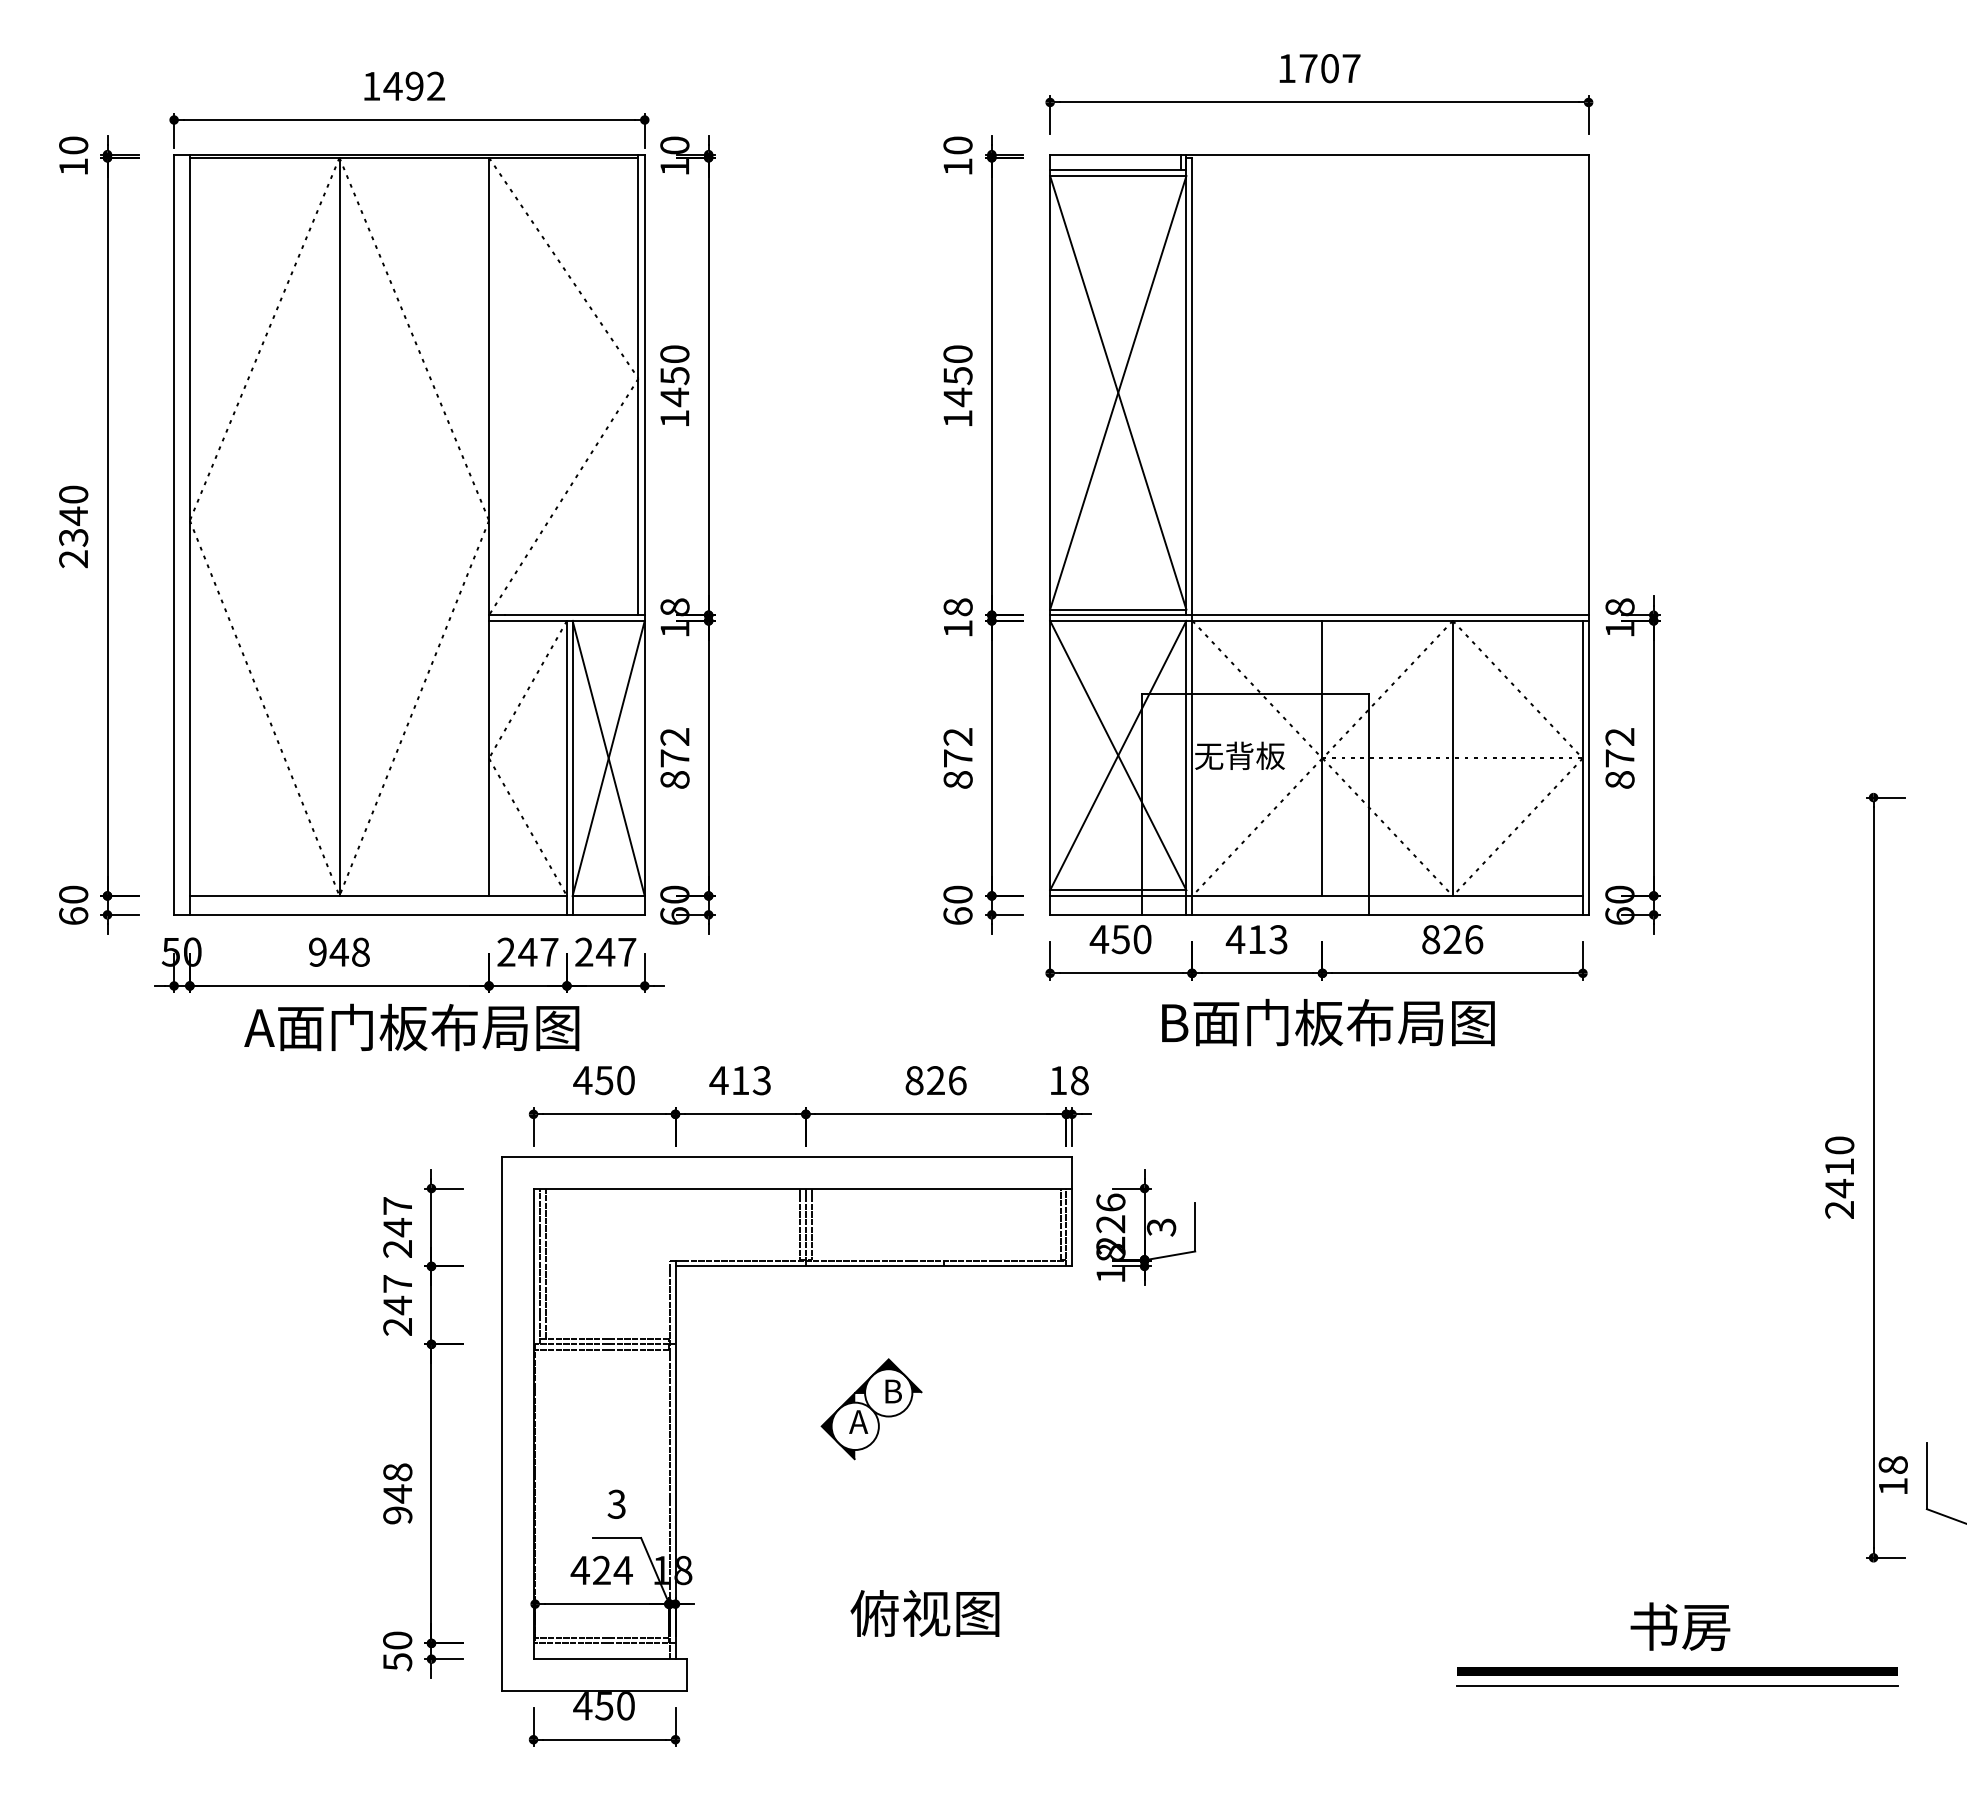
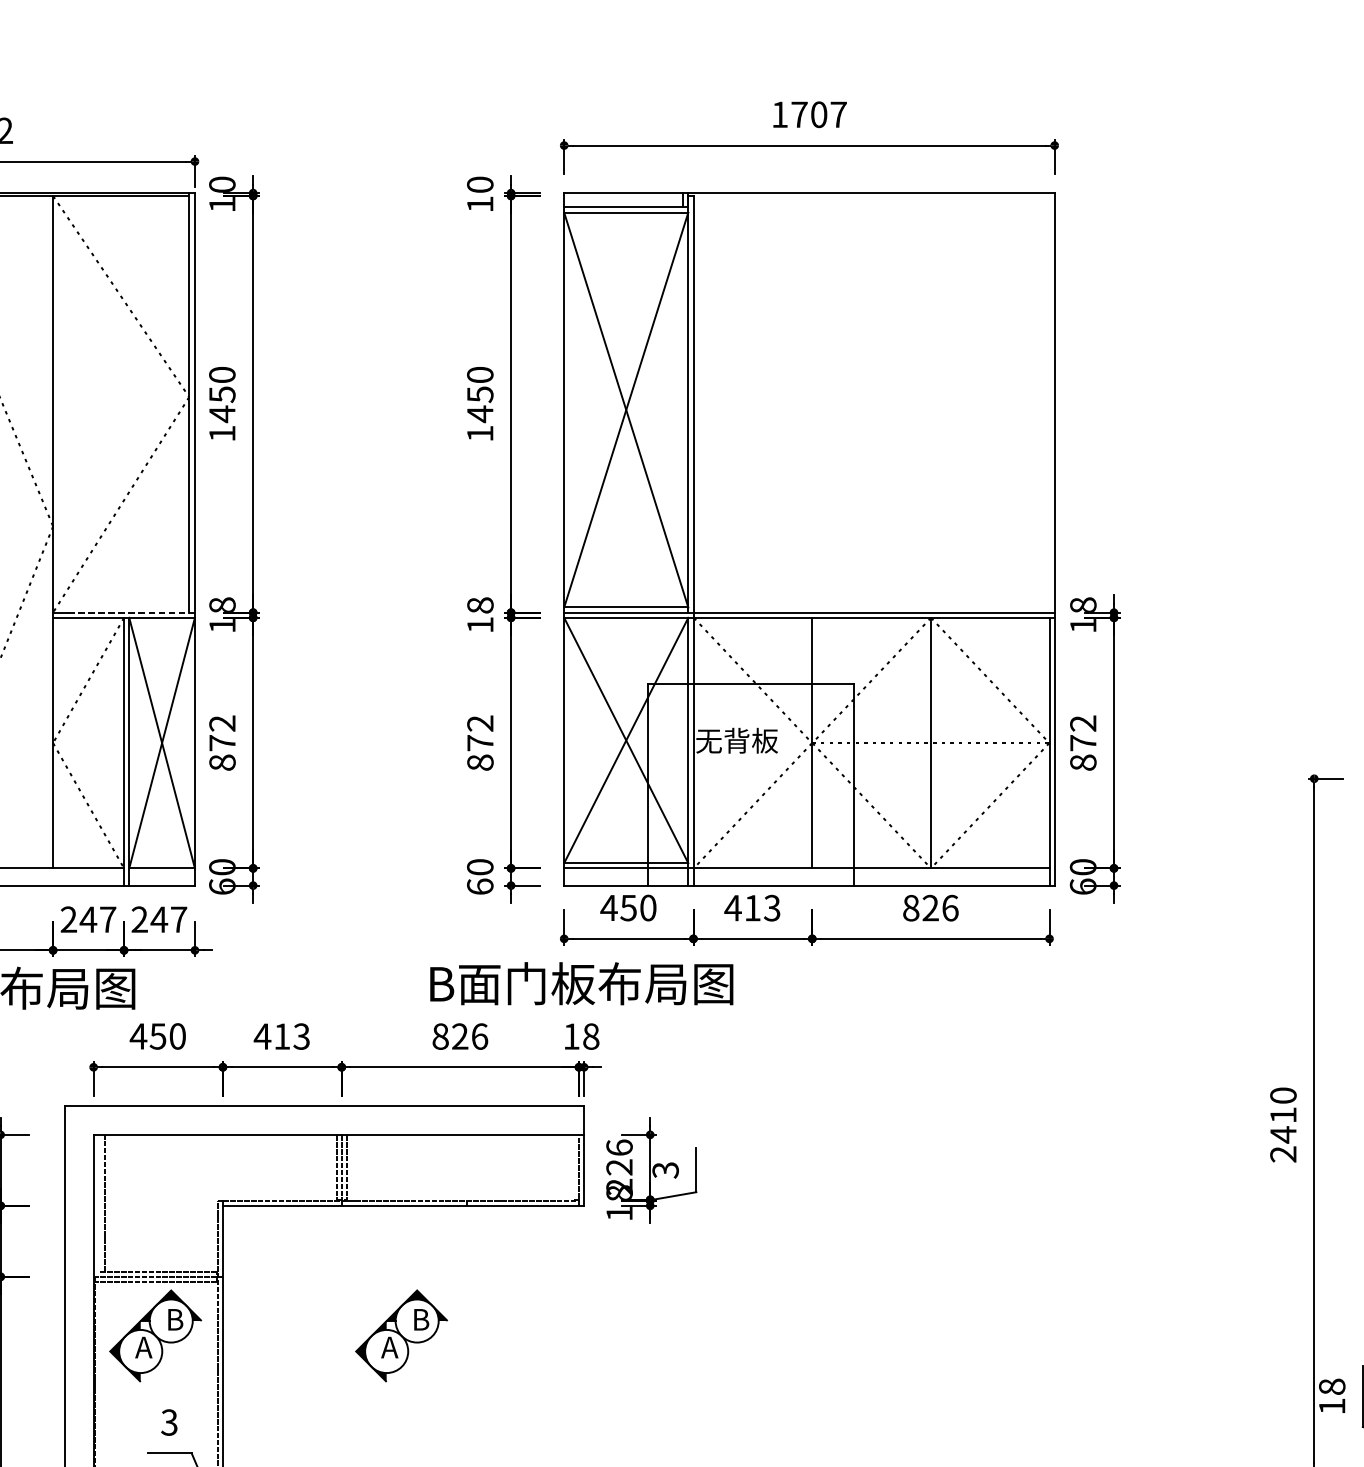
line: (574, 615) -> (130, 612), solid -> dashed
text: (1328, 1022) -> (581, 983), moved
line: (1060, 1223) -> (573, 1166), removed
line: (539, 1266) -> (99, 1205), removed
part: (601, 1409) -> (155, 1336), added

